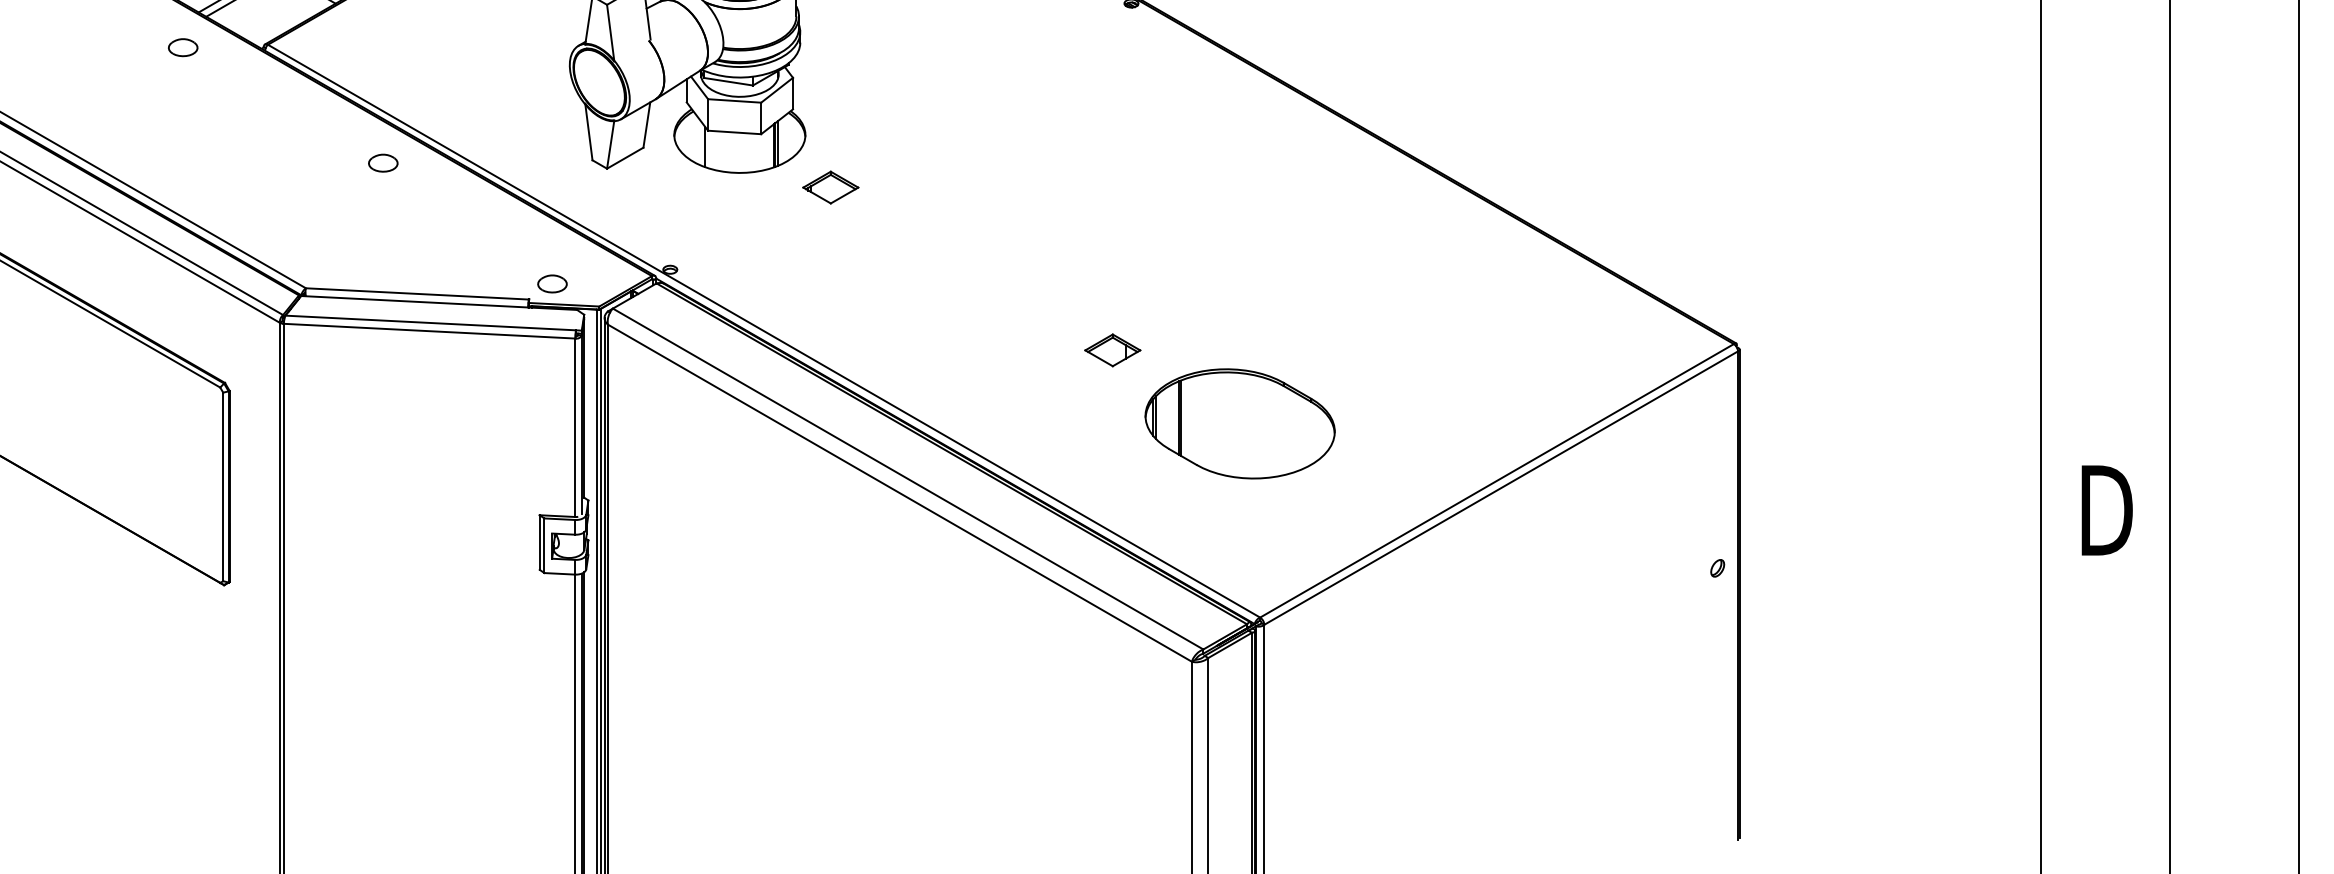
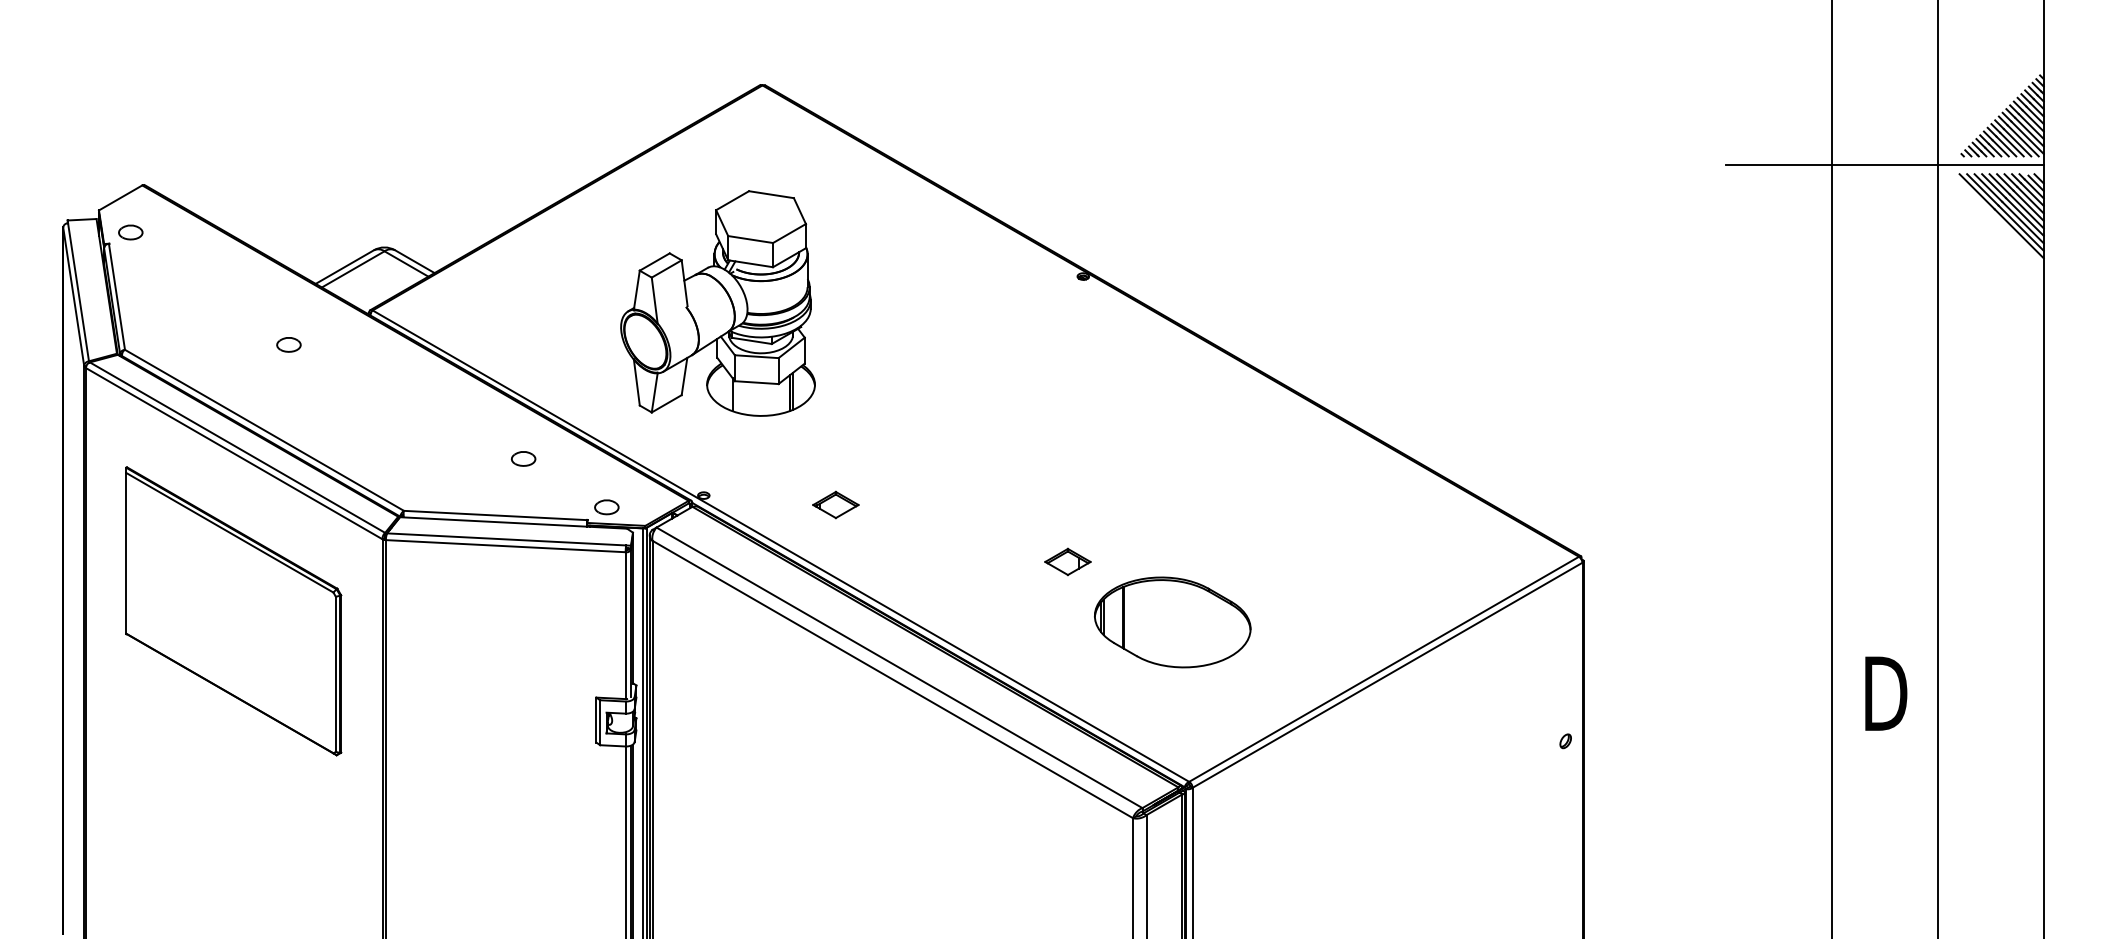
part: (182, 47) -> (288, 344), moved
part: (383, 162) -> (523, 458), moved
part: (830, 186) -> (835, 504), moved

